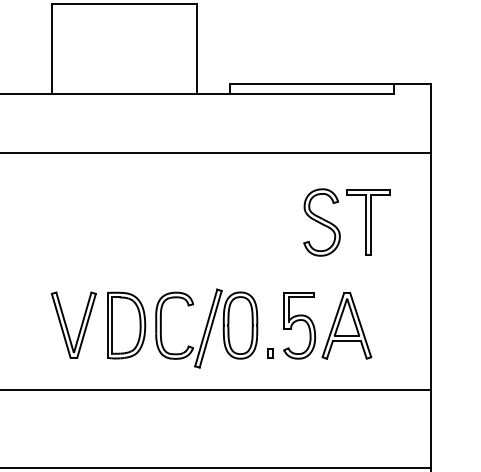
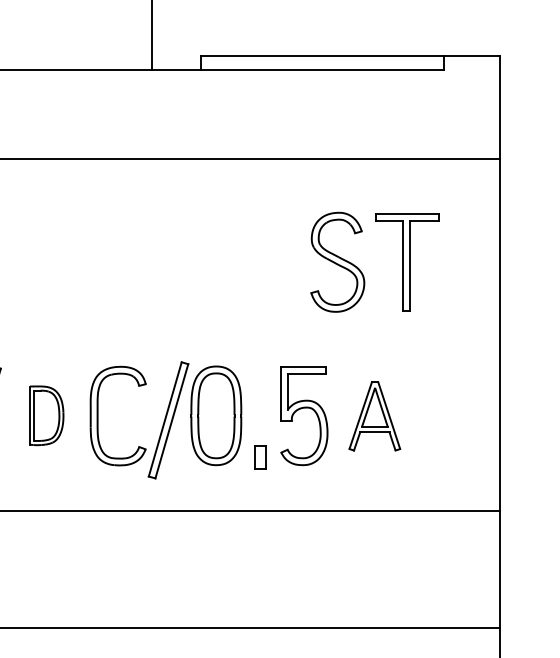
part: (126, 325) -> (46, 415), size x0.6
part: (346, 325) -> (374, 415), size x0.7
part: (270, 353) -> (260, 457), size x1.6

